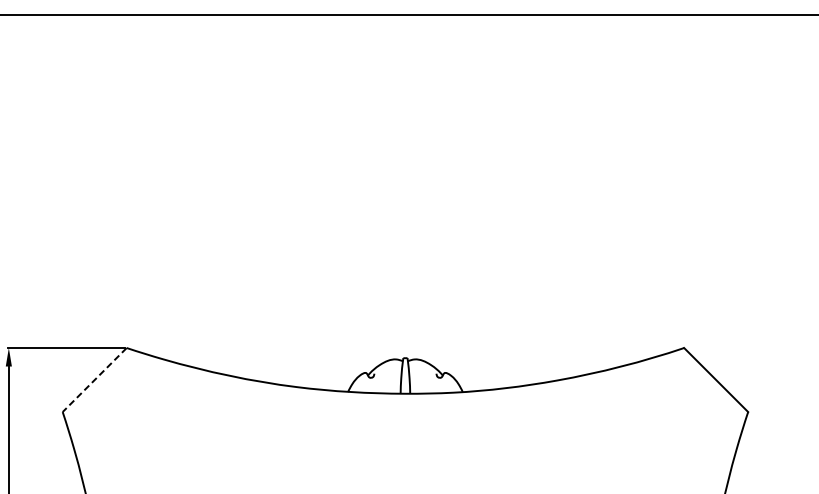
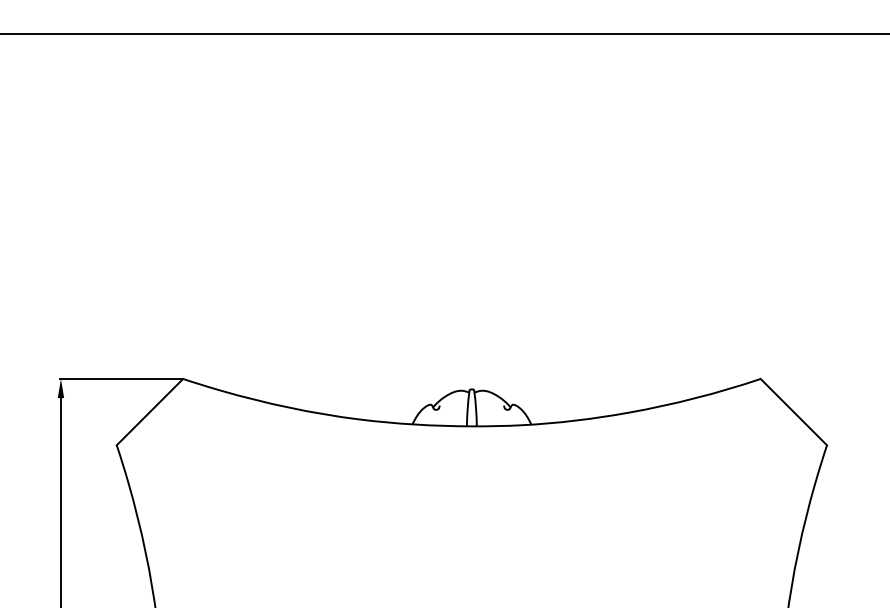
line: (94, 380) -> (149, 412), dashed -> solid

